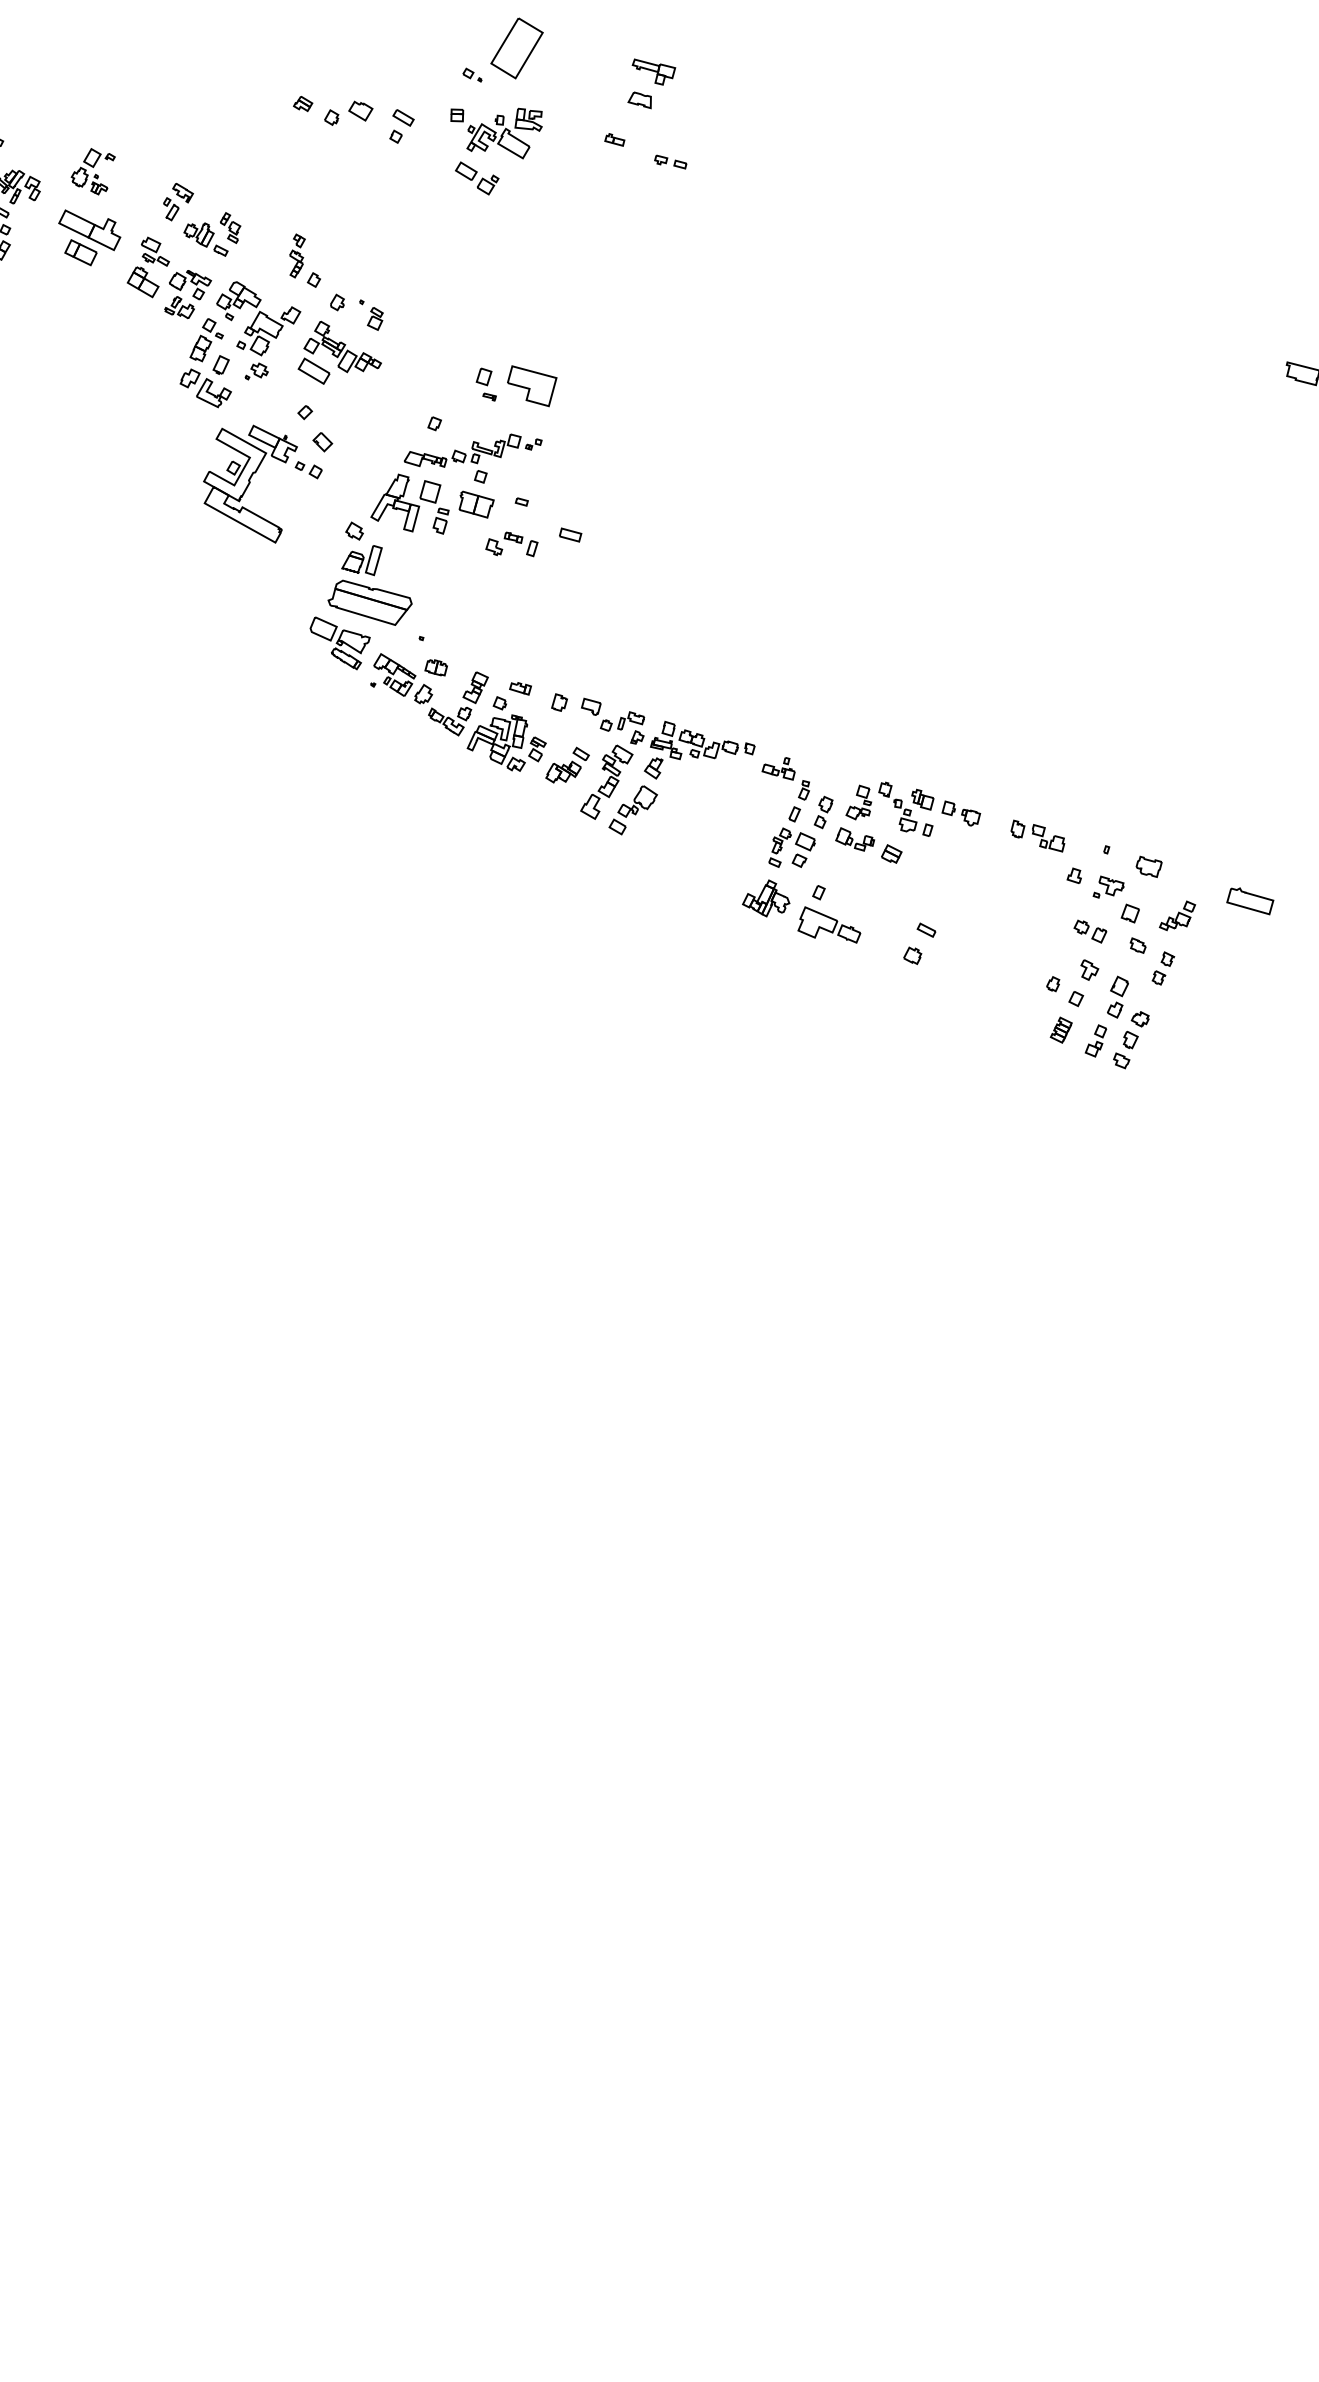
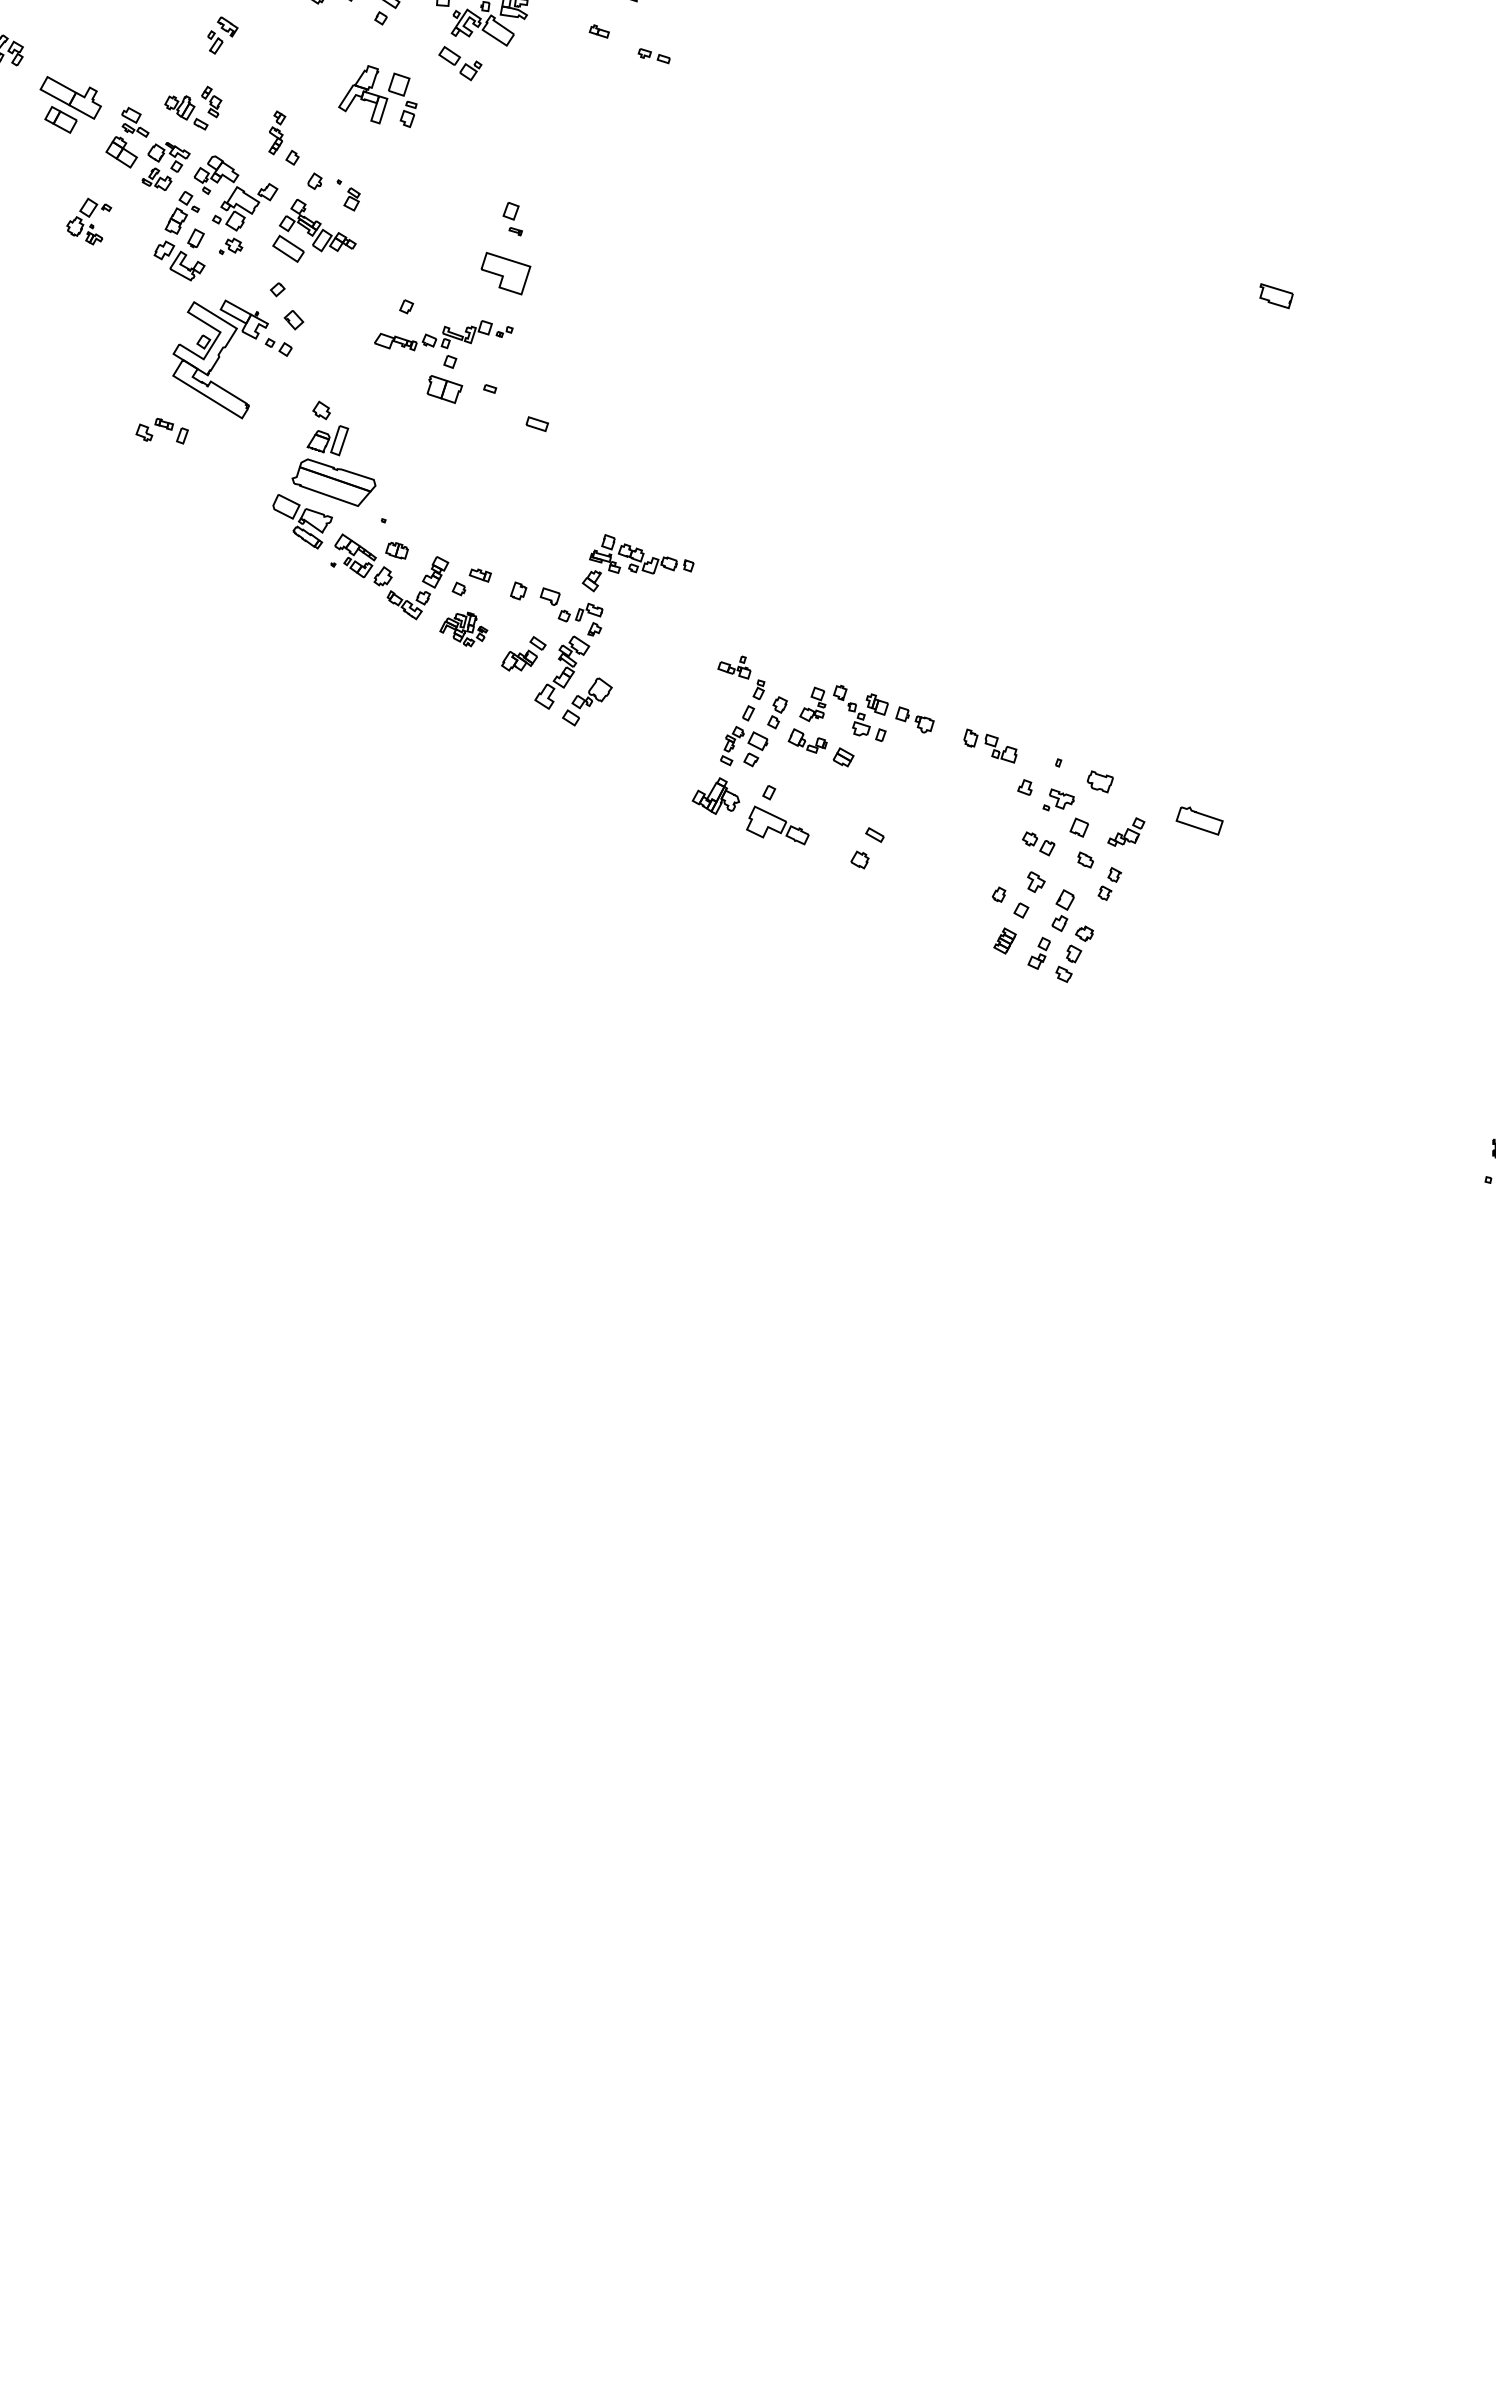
part: (93, 171) -> (89, 221), moved
part: (178, 201) -> (222, 35), moved
part: (485, 385) -> (512, 219), moved
part: (409, 504) -> (377, 96), moved
part: (511, 544) -> (161, 430), moved
part: (506, 743) -> (463, 629), size x0.6
part: (698, 748) -> (637, 563), moved

